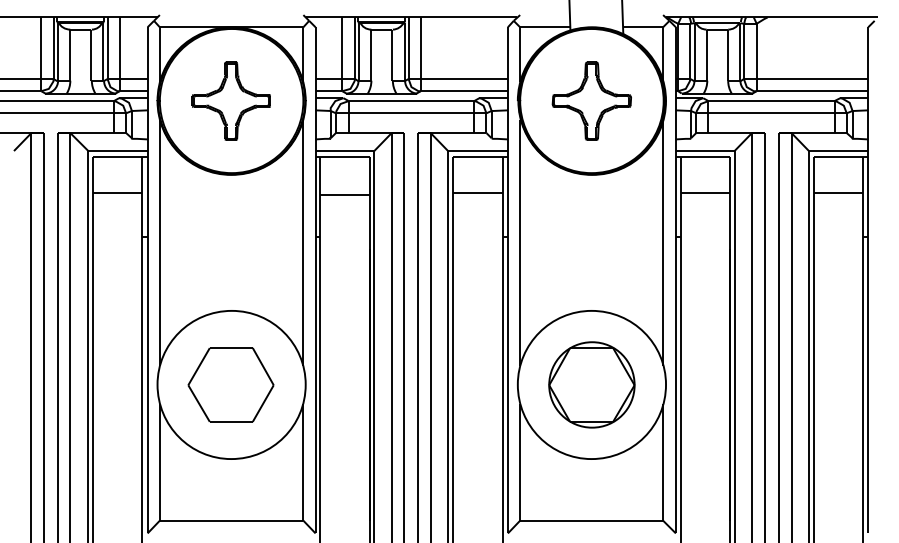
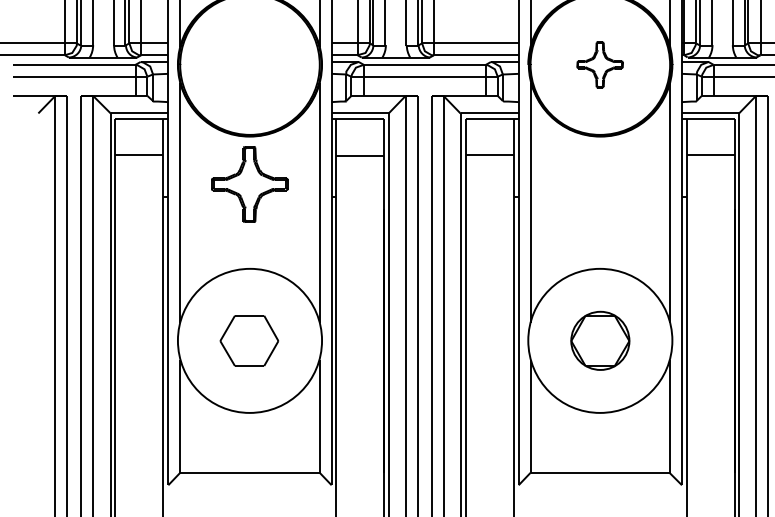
part: (230, 100) -> (248, 183), moved
part: (591, 100) -> (599, 64), size x0.6
part: (230, 384) -> (248, 340), size x0.7
part: (591, 384) -> (599, 340), size x0.7

